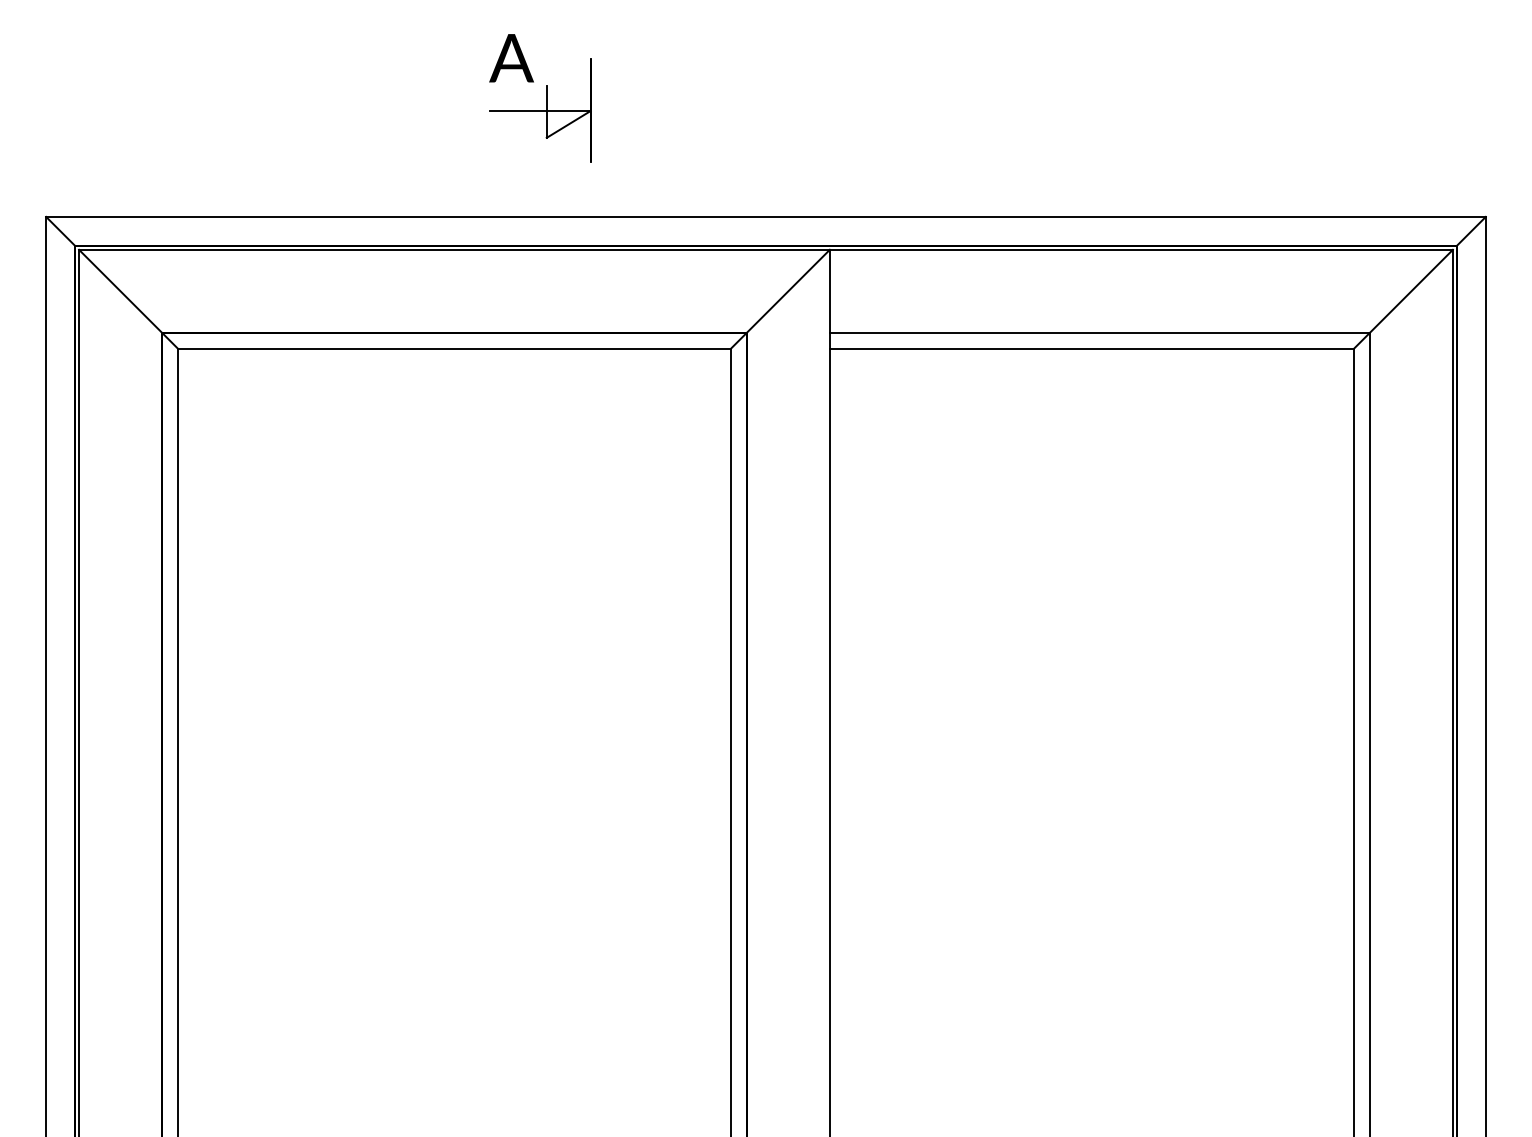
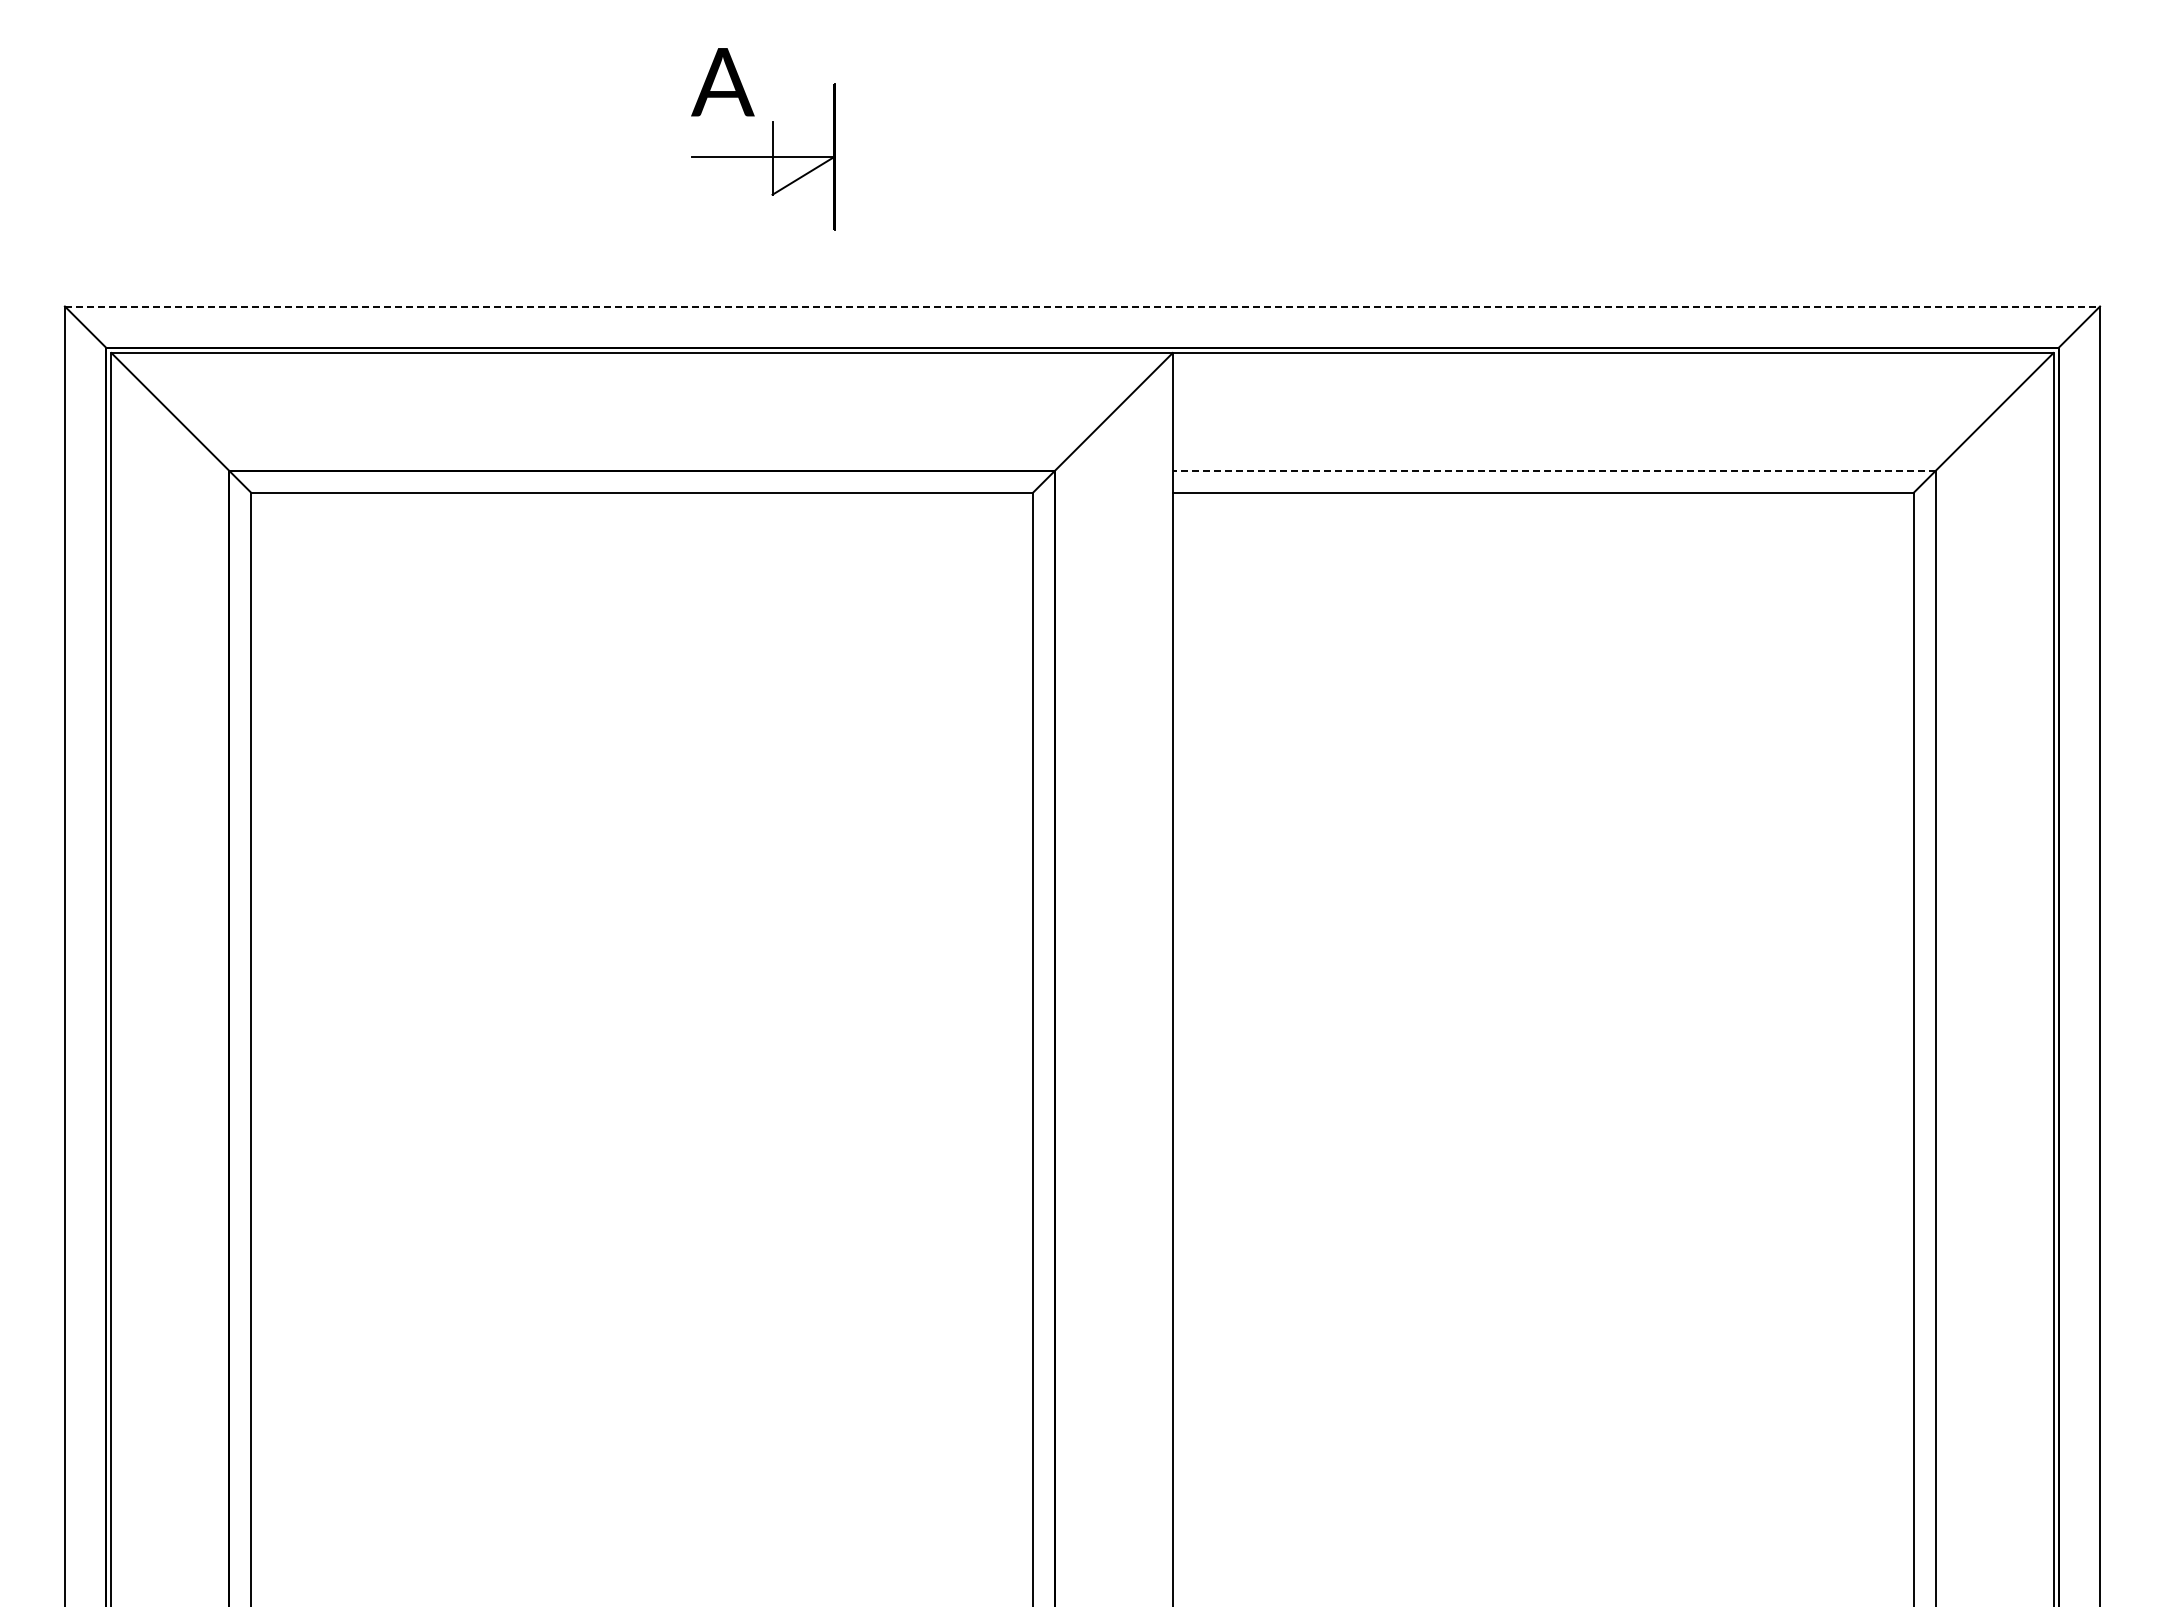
line: (766, 216) -> (1082, 306), solid -> dashed
line: (1099, 332) -> (1554, 470), solid -> dashed

